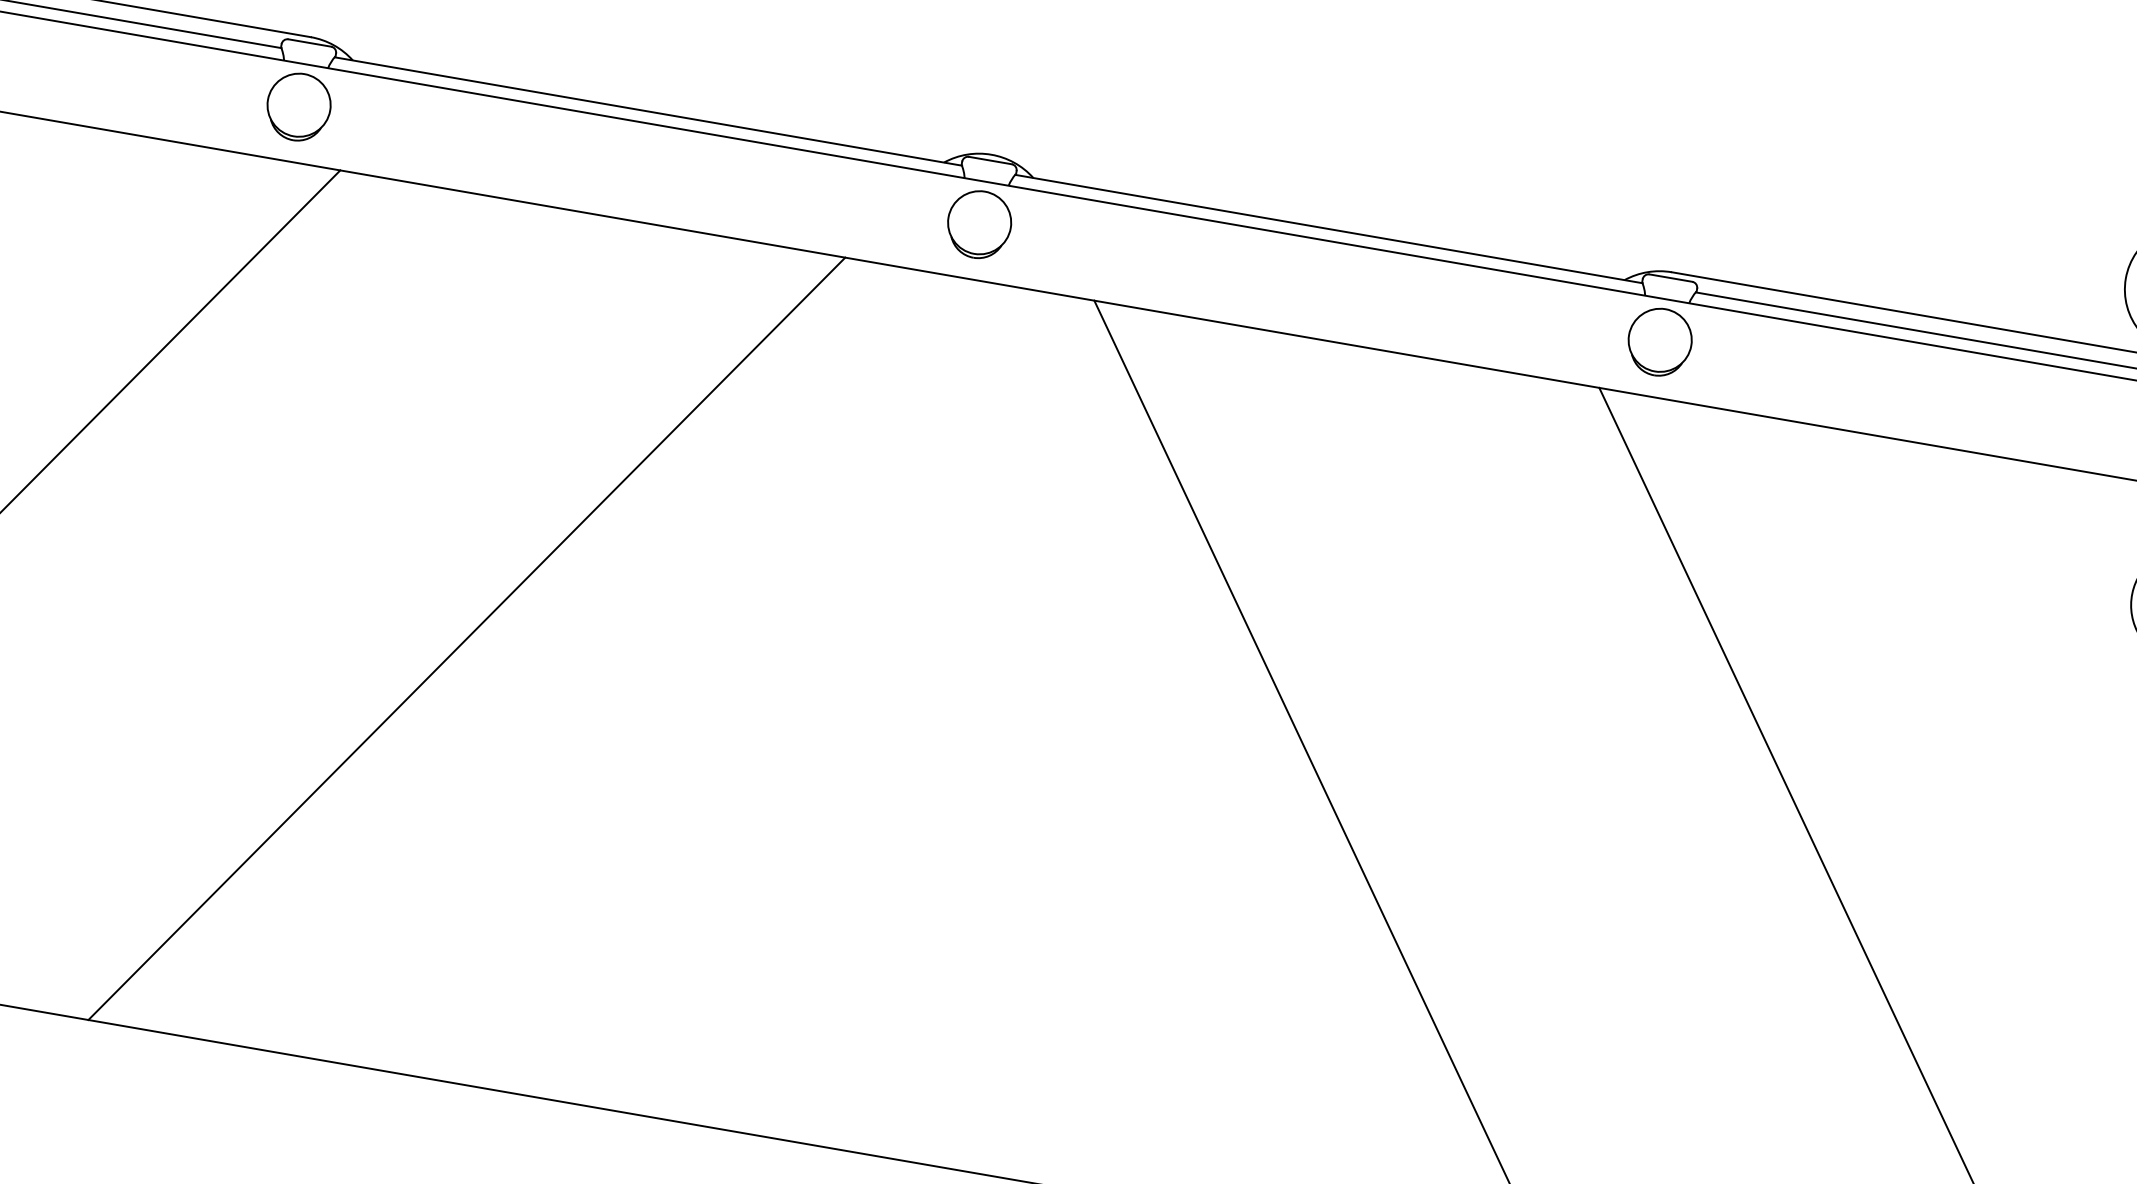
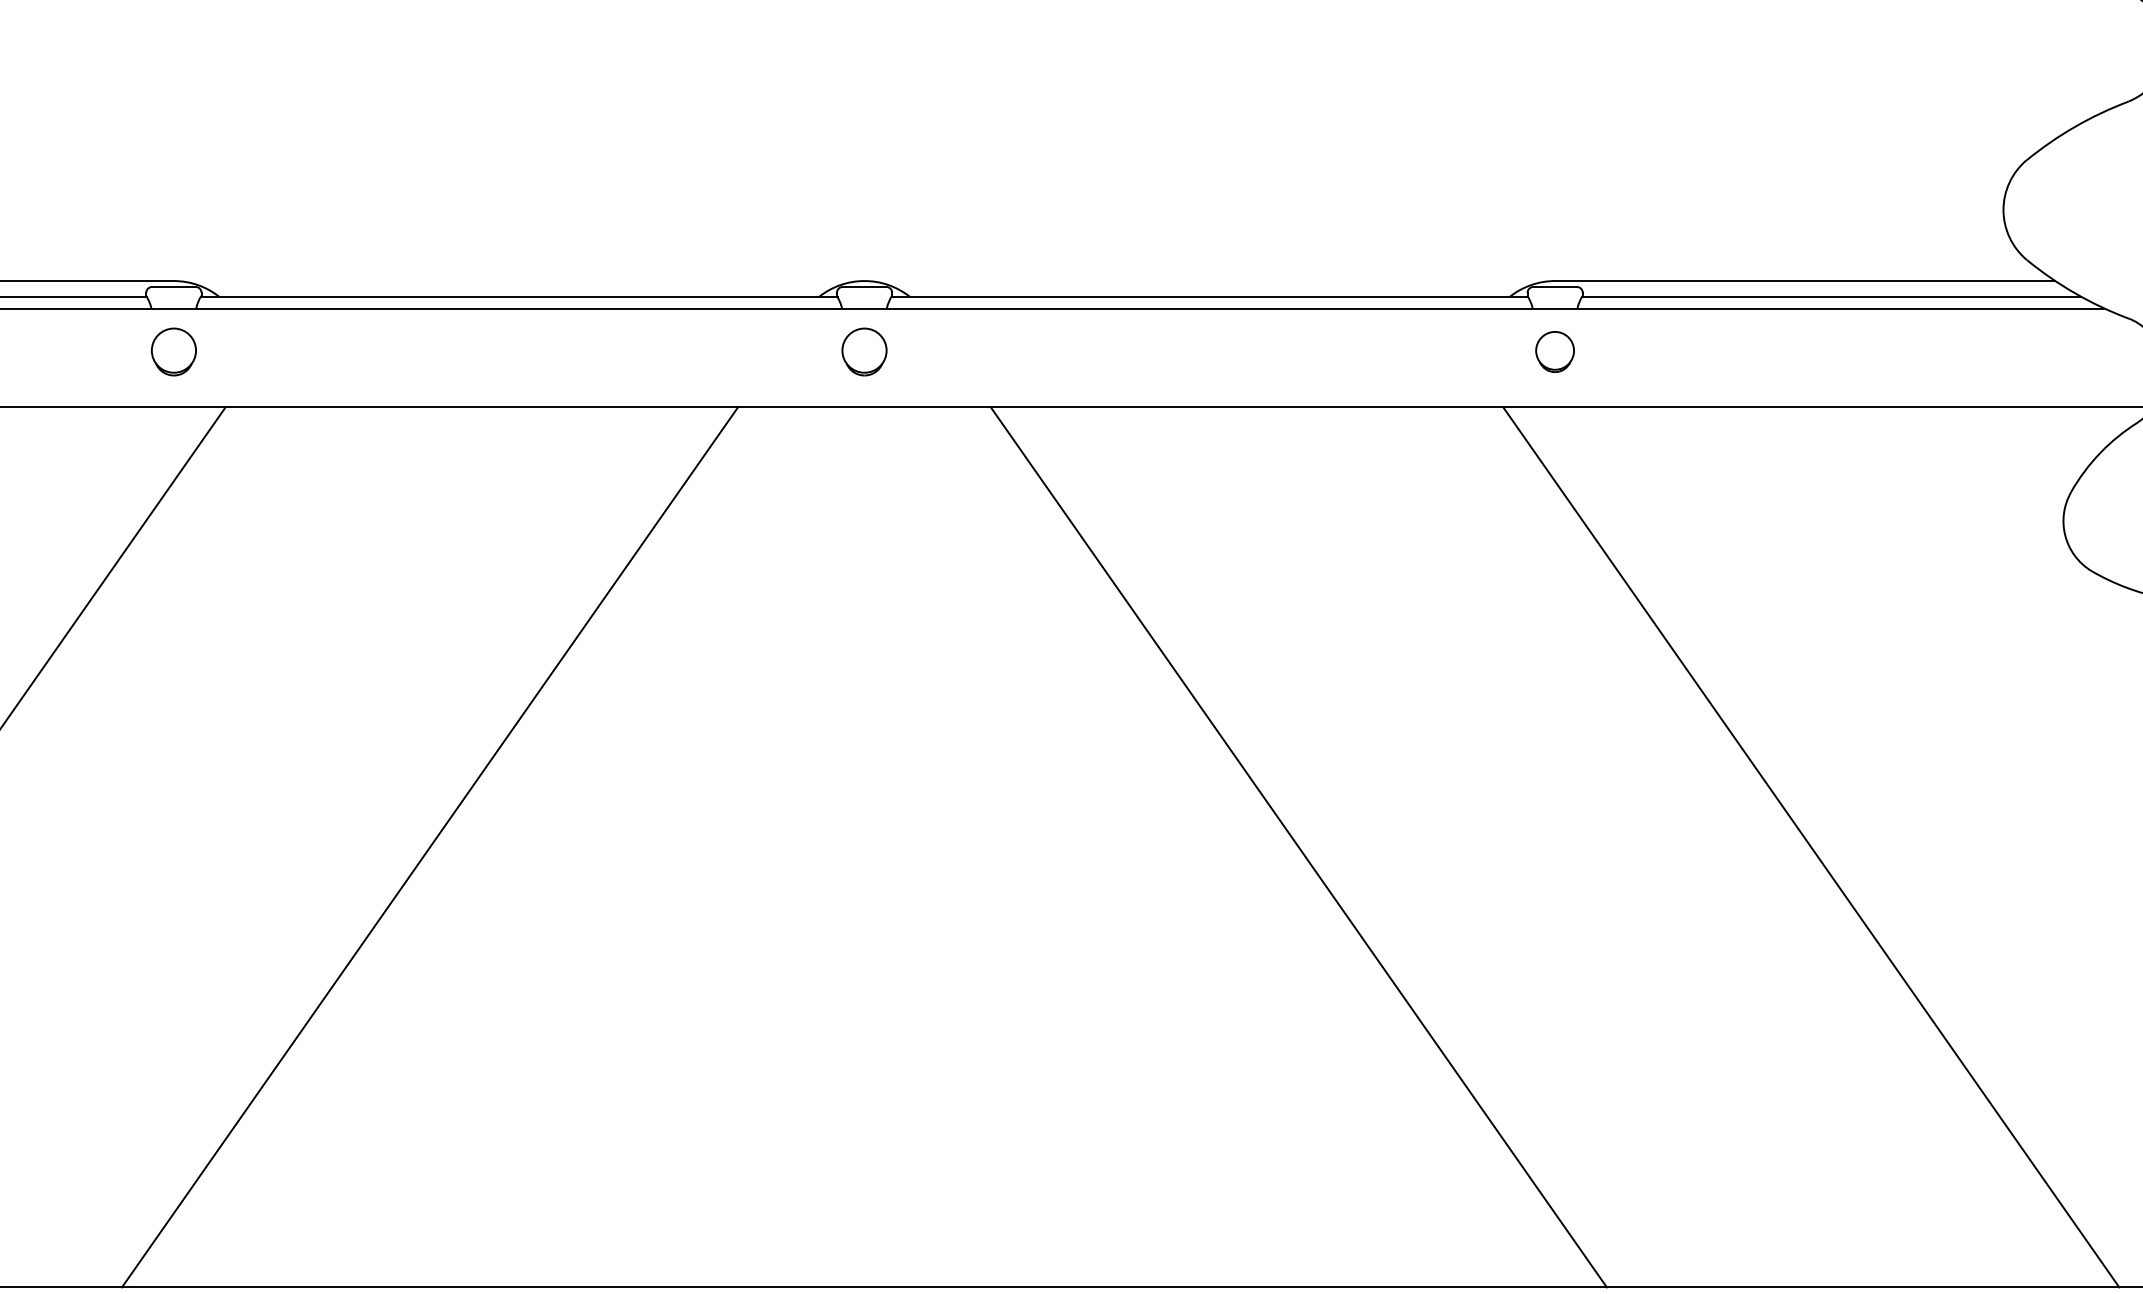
part: (298, 106) -> (173, 351), size x0.7
part: (979, 224) -> (864, 351), size x0.7
part: (1659, 341) -> (1554, 351), size x0.6

